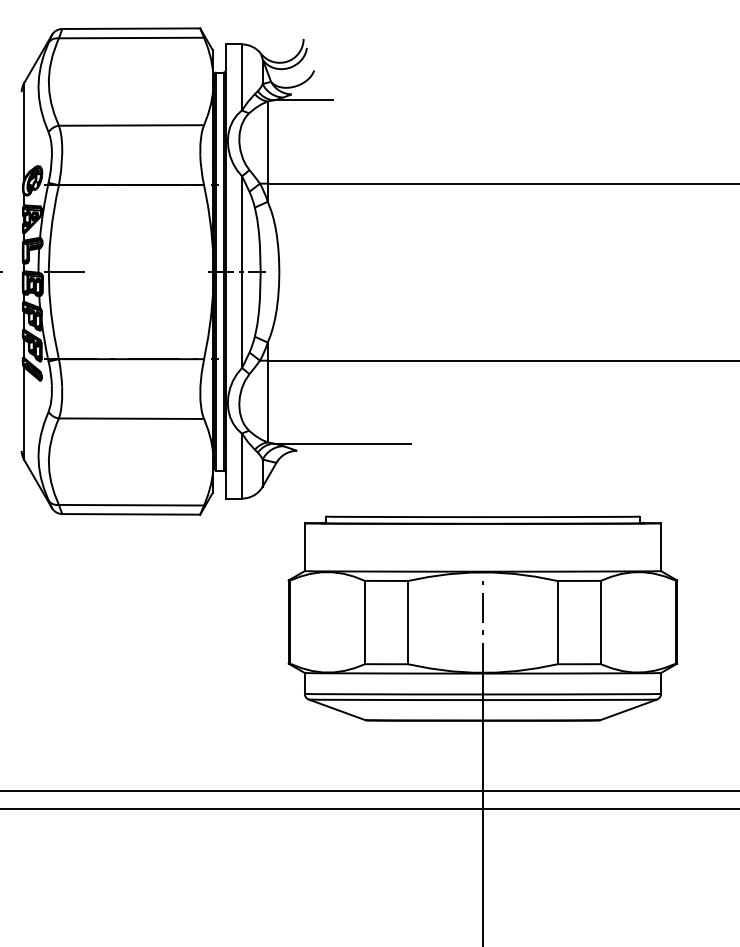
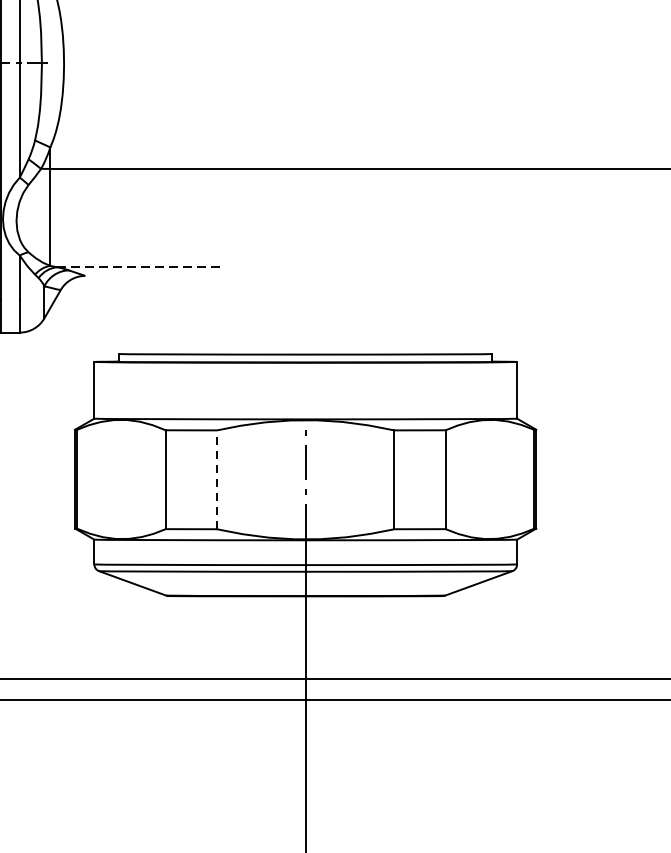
line: (342, 443) -> (139, 267), solid -> dashed
line: (408, 622) -> (217, 479), solid -> dashed

